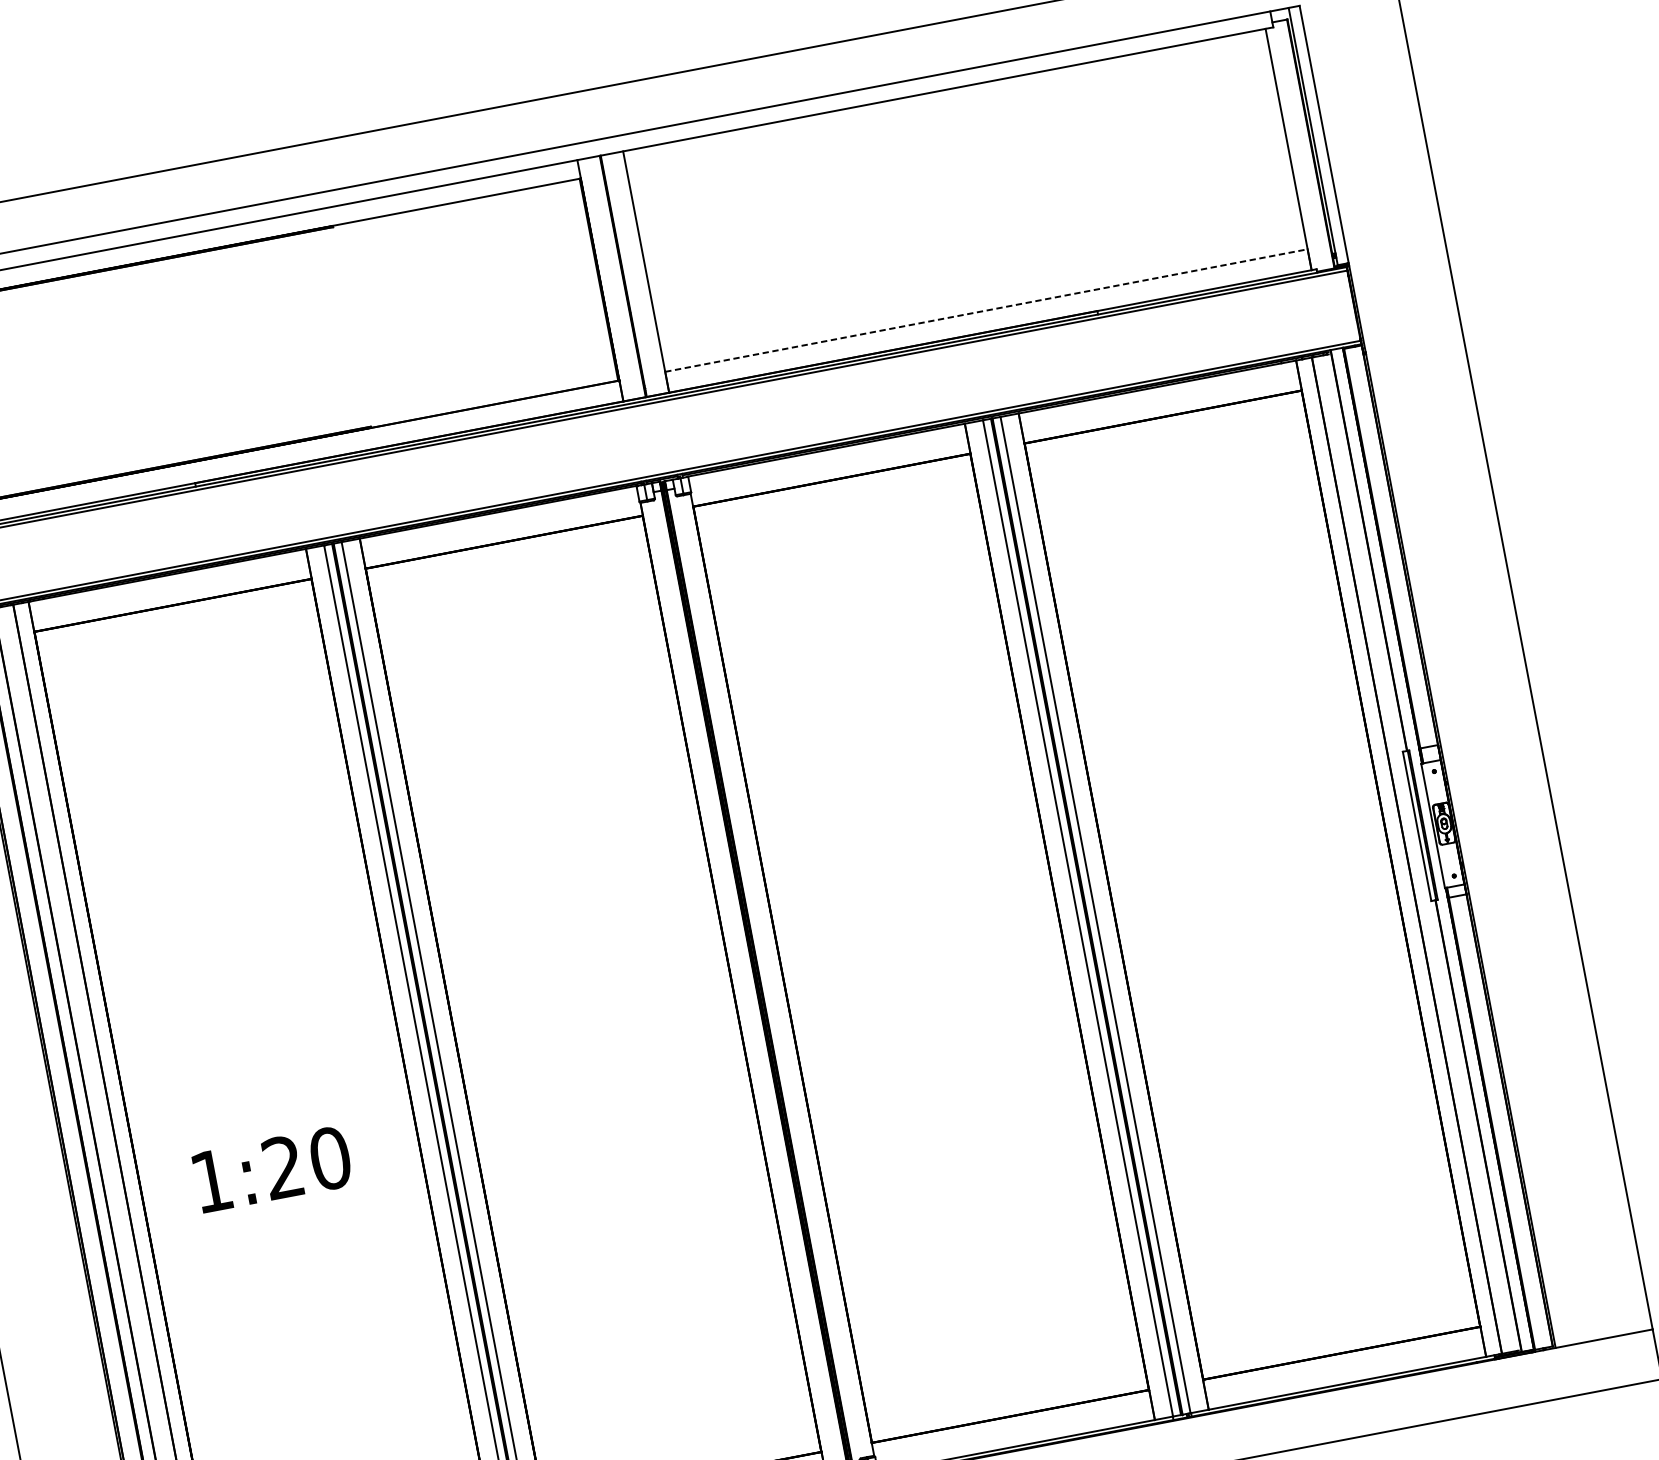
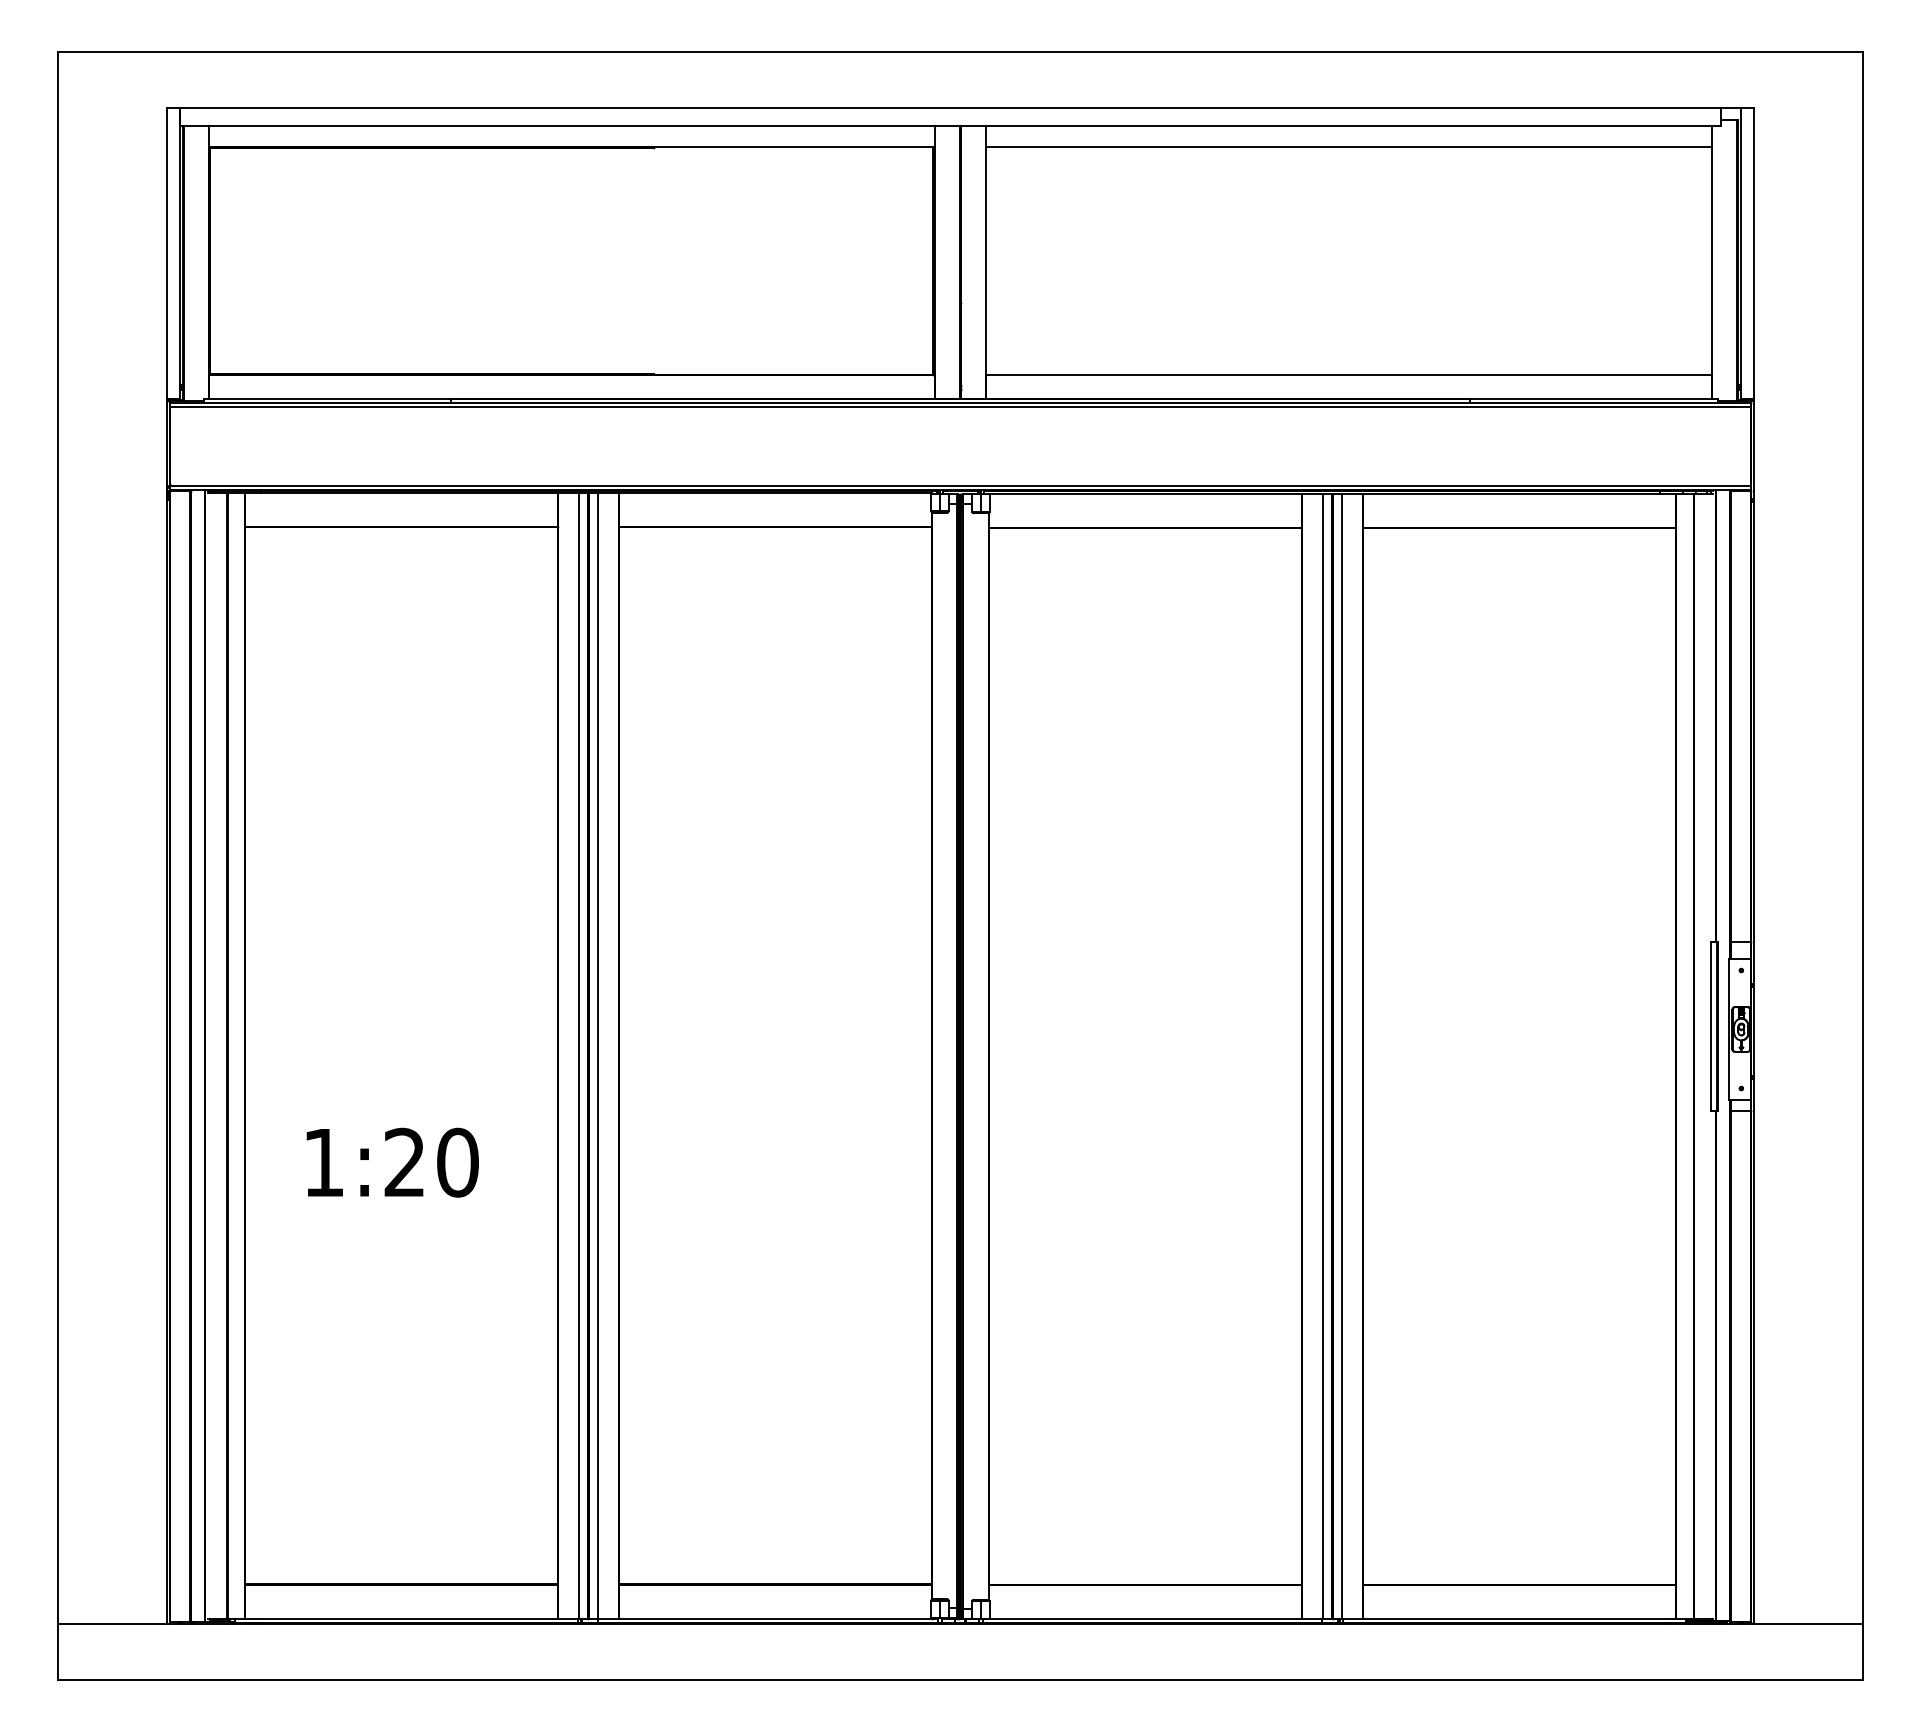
line: (947, 108) -> (1348, 146), added
line: (986, 310) -> (1349, 375), dashed -> solid

